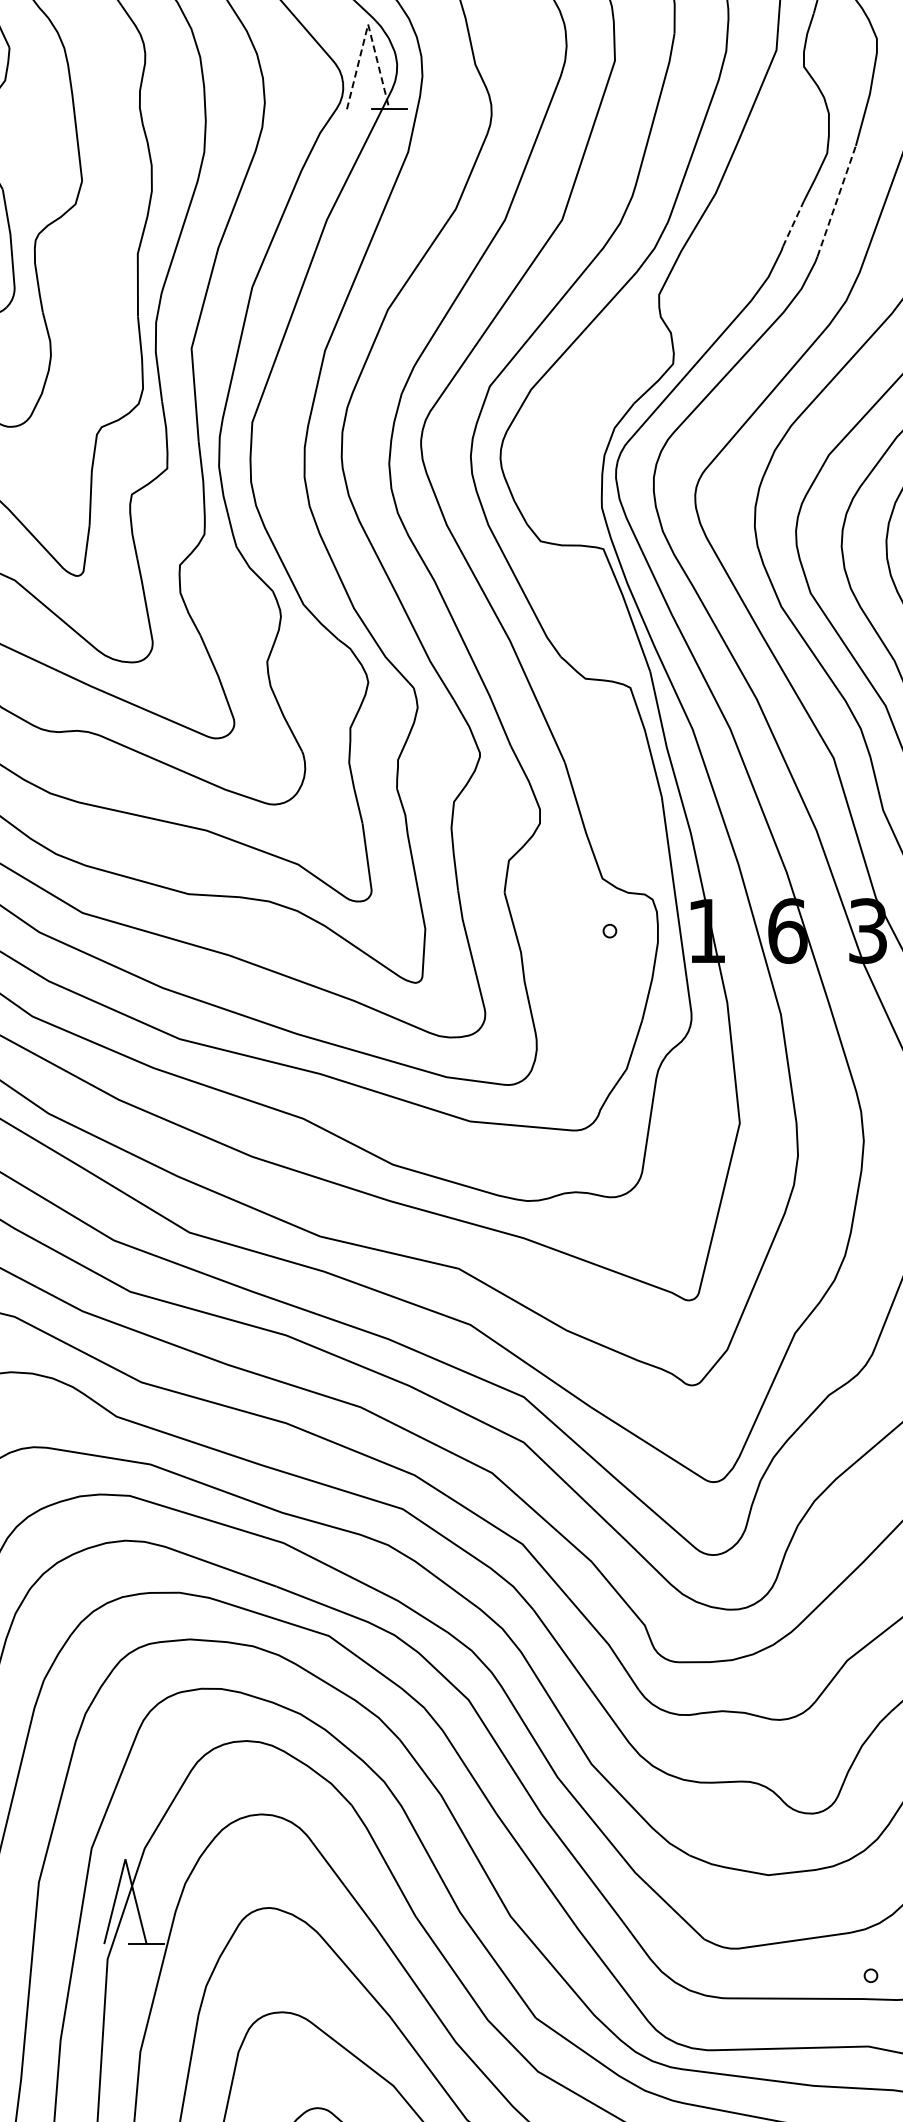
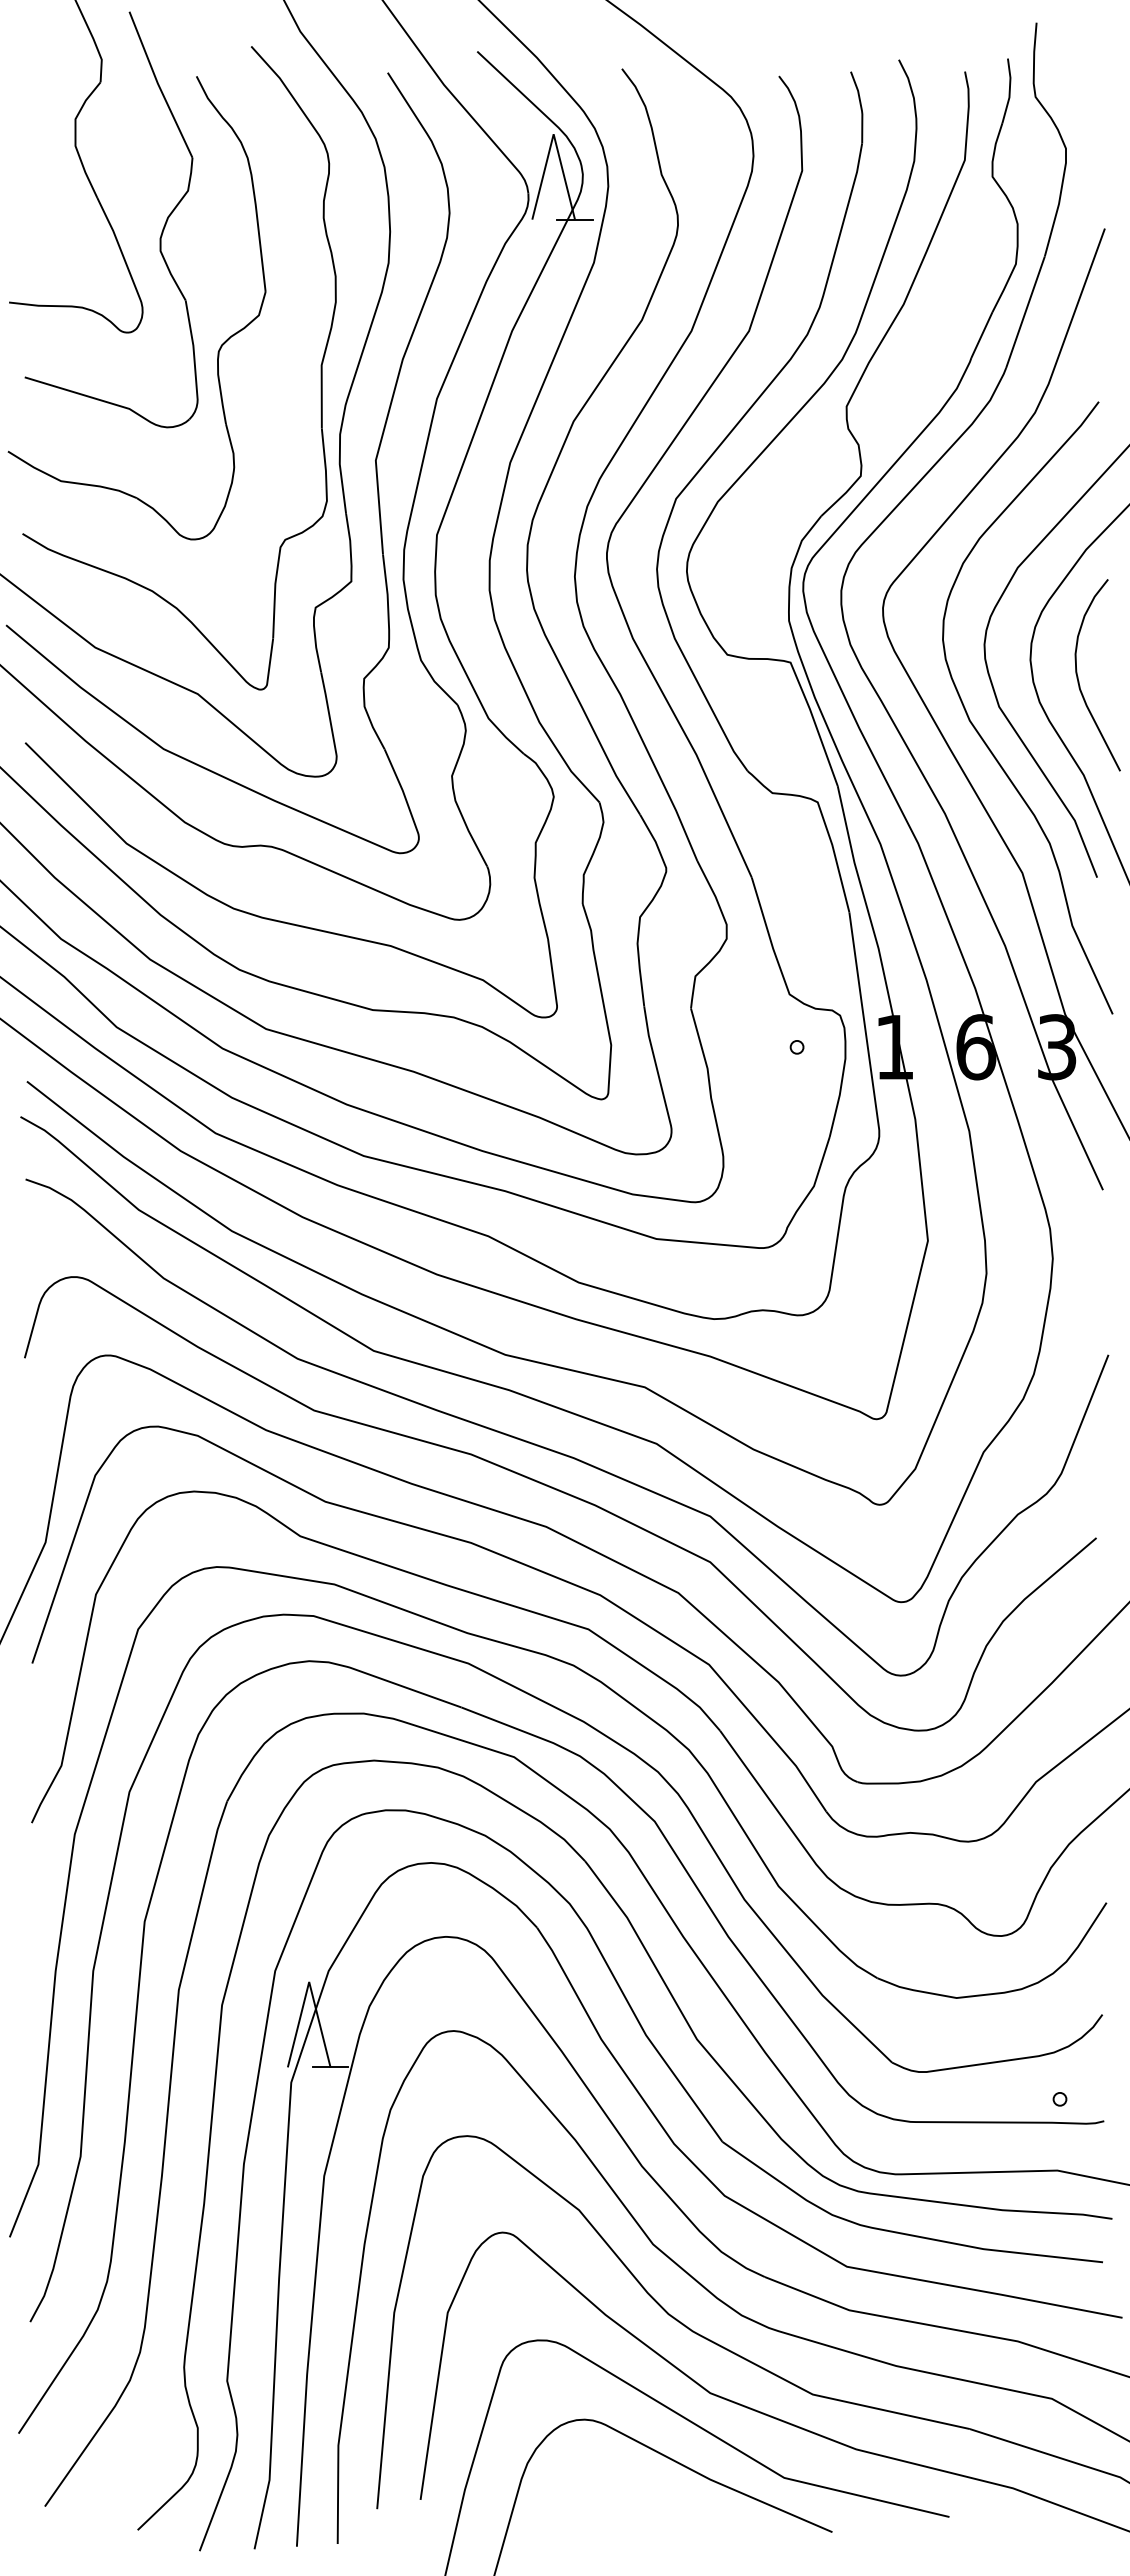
line: (368, 24) -> (553, 134), dashed -> solid
line: (836, 201) -> (1025, 312), dashed -> solid
line: (794, 223) -> (982, 334), dashed -> solid

